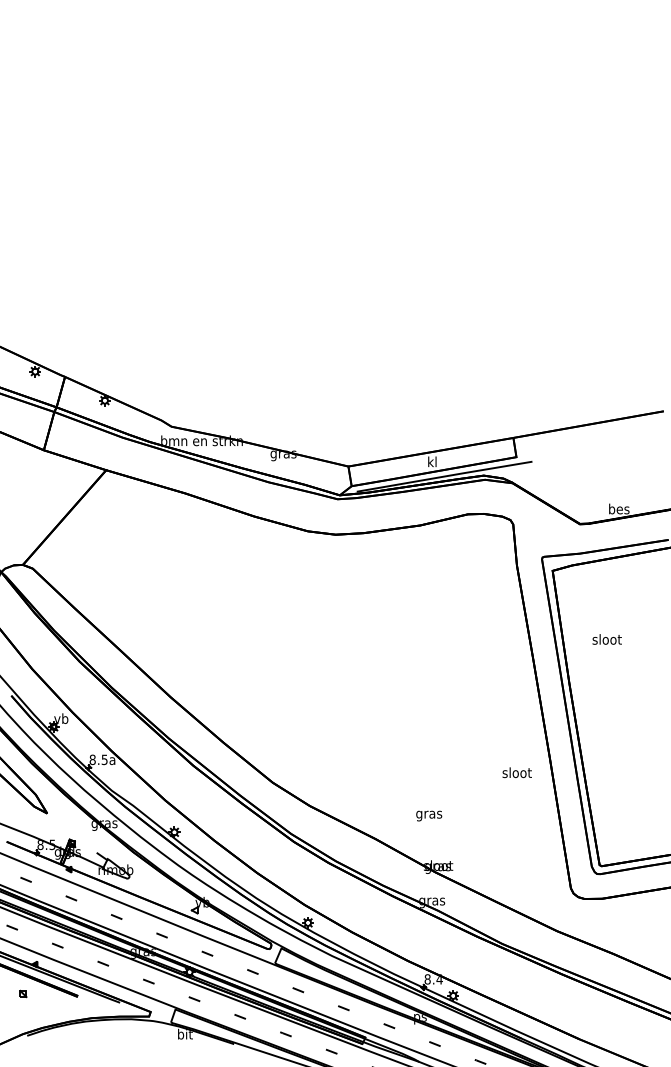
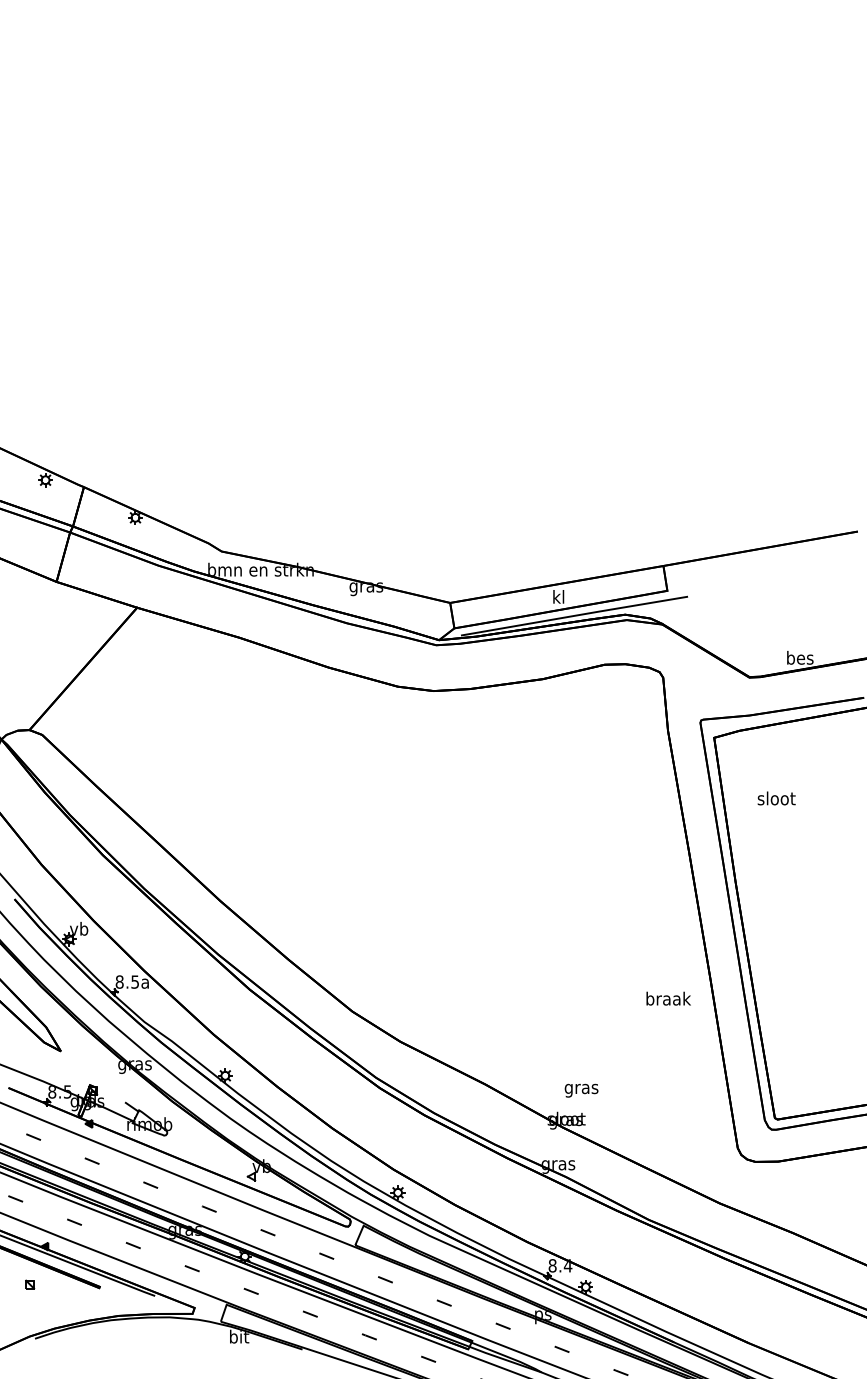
text: (607, 639) -> (776, 798), moved
text: (517, 772) -> (668, 998), sloot -> braak
text: (429, 815) -> (581, 1090), moved

